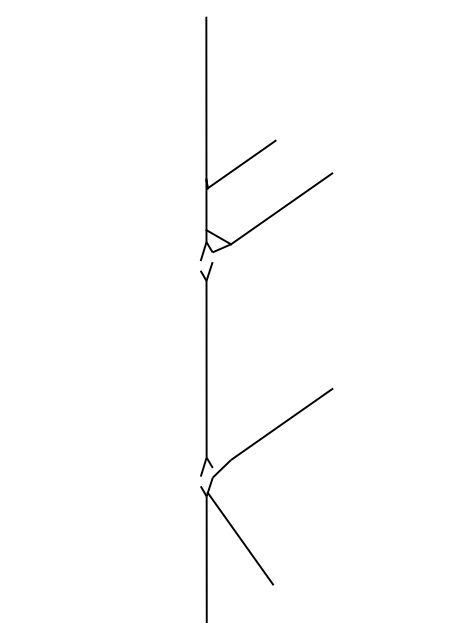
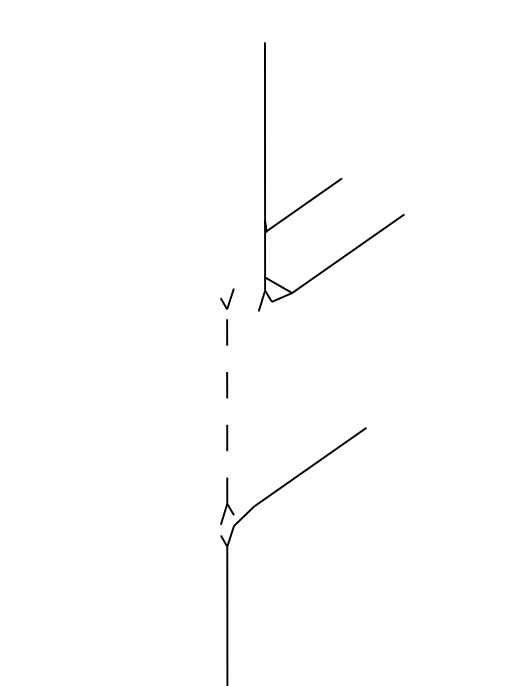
part: (270, 143) -> (335, 181), moved
line: (206, 368) -> (227, 405), solid -> dashed
line: (240, 538) -> (264, 592), removed

